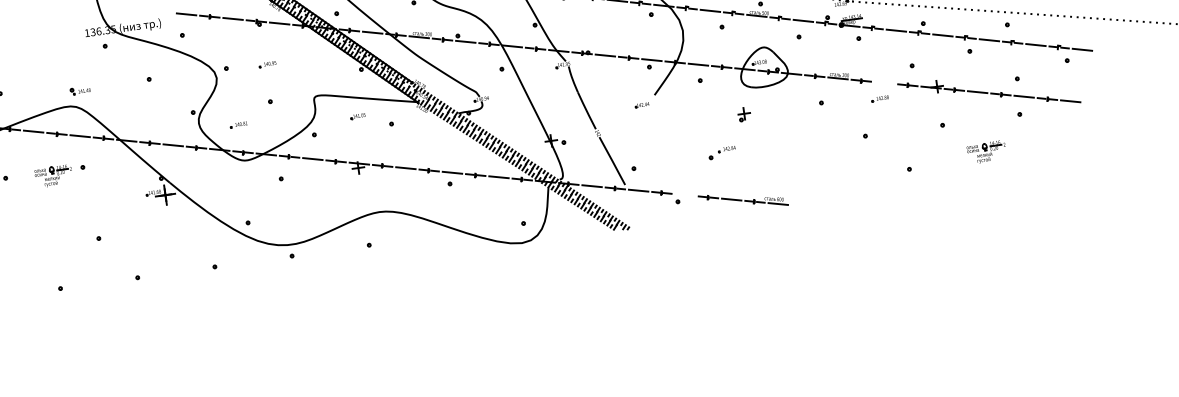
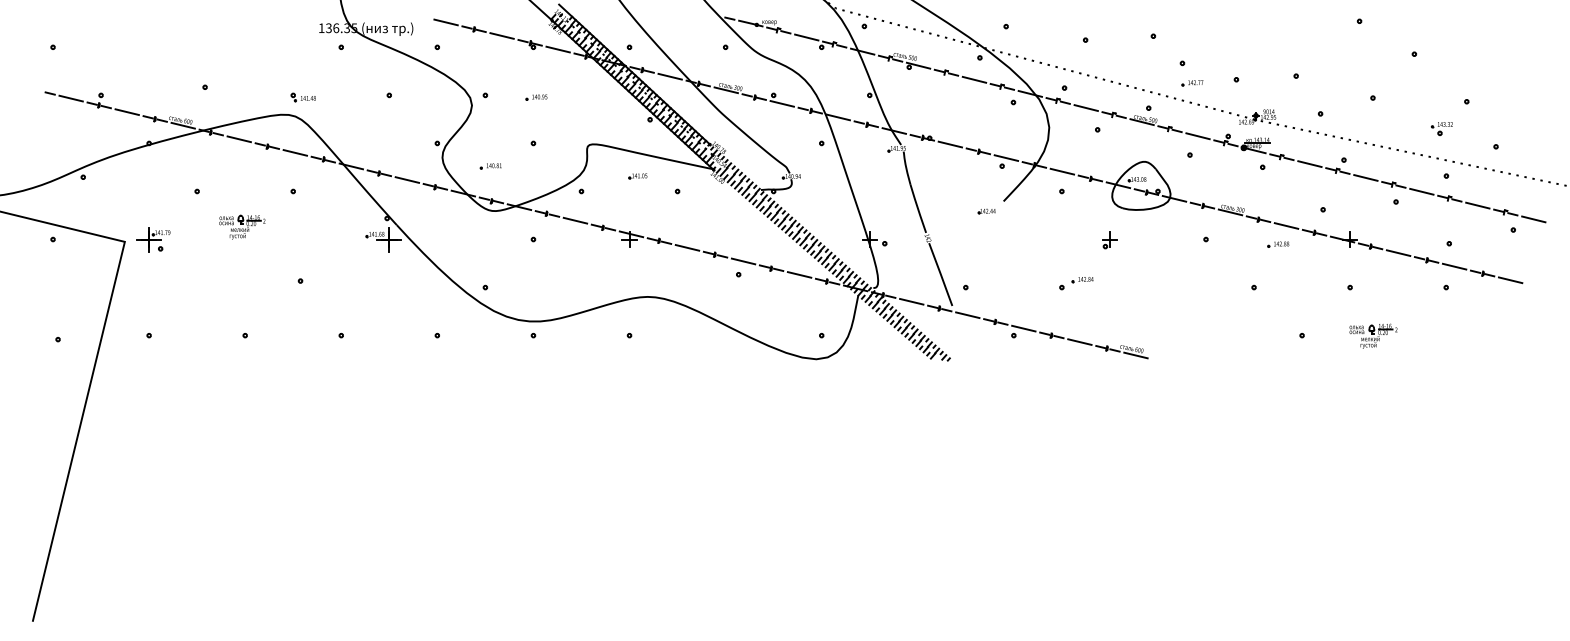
line: (884, 82) -> (1286, 225), added
part: (986, 151) -> (1373, 335), moved
part: (53, 175) -> (242, 226), moved
line: (684, 195) -> (1023, 328), added

